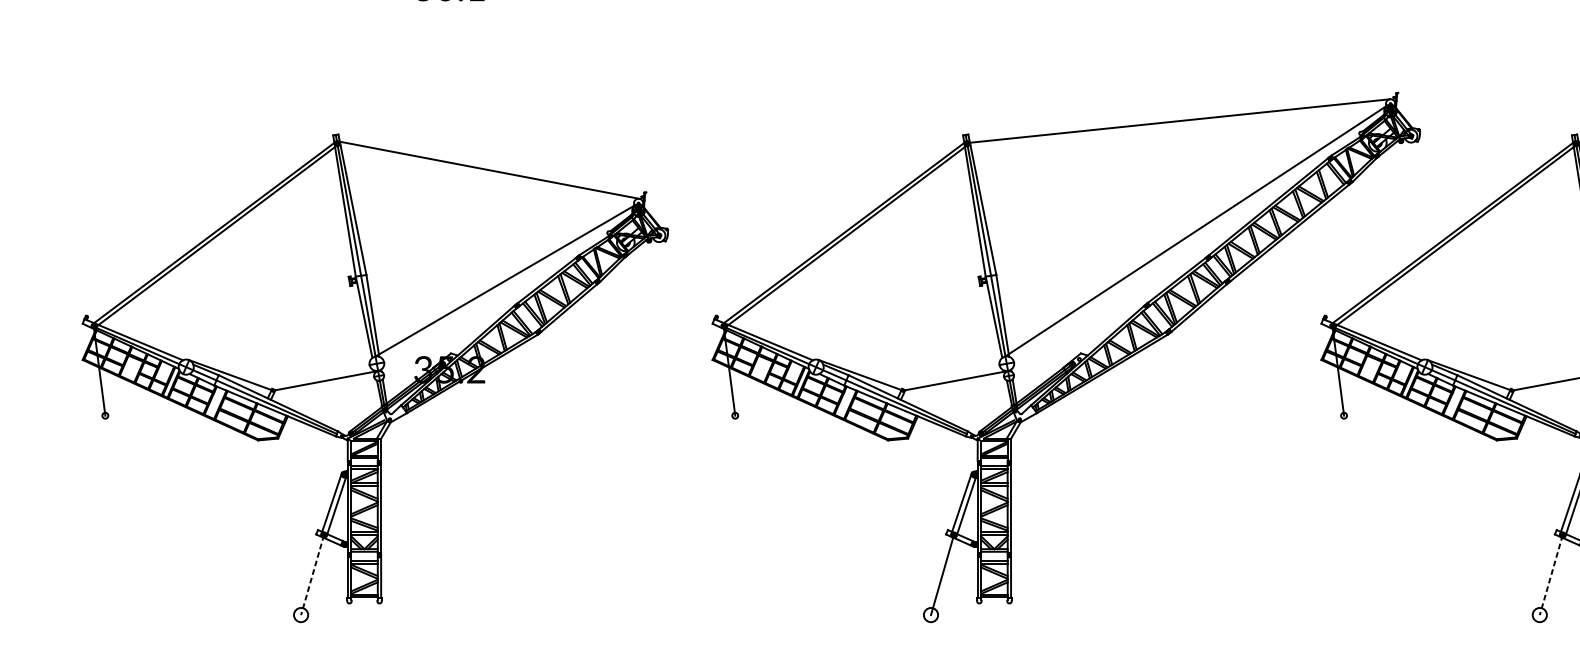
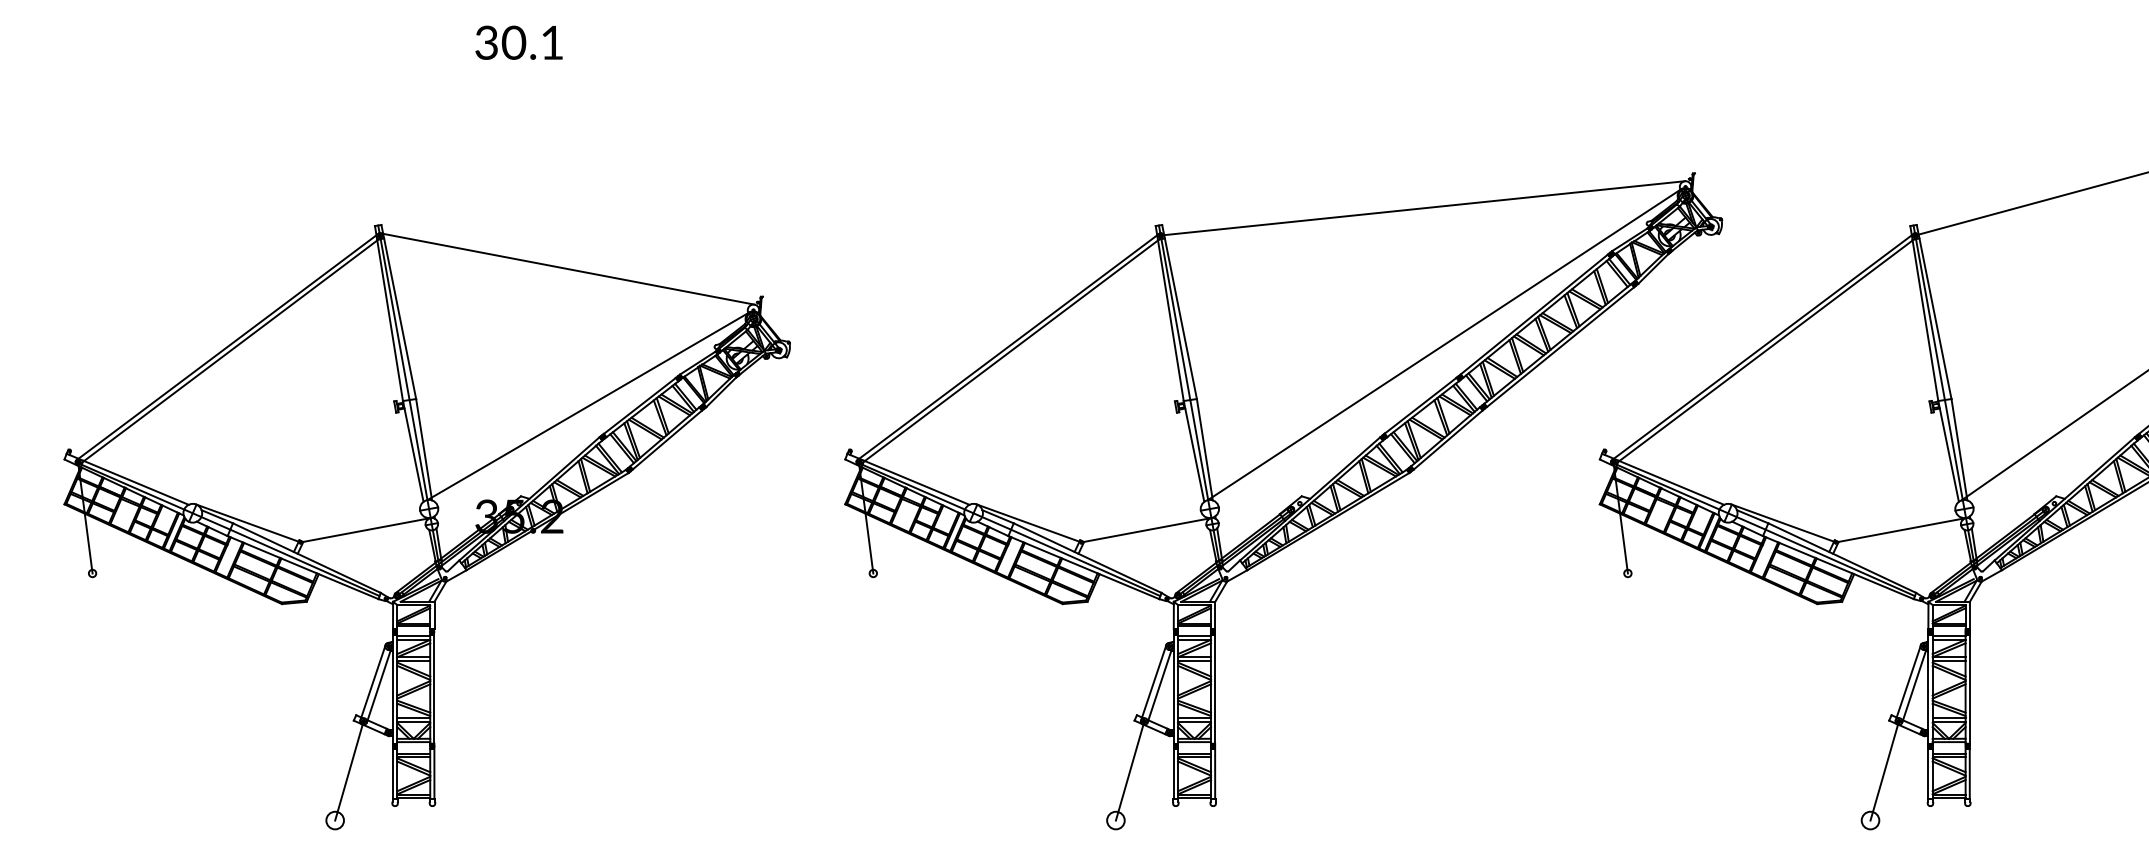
line: (312, 575) -> (349, 771), dashed -> solid
line: (1551, 575) -> (1884, 771), dashed -> solid

